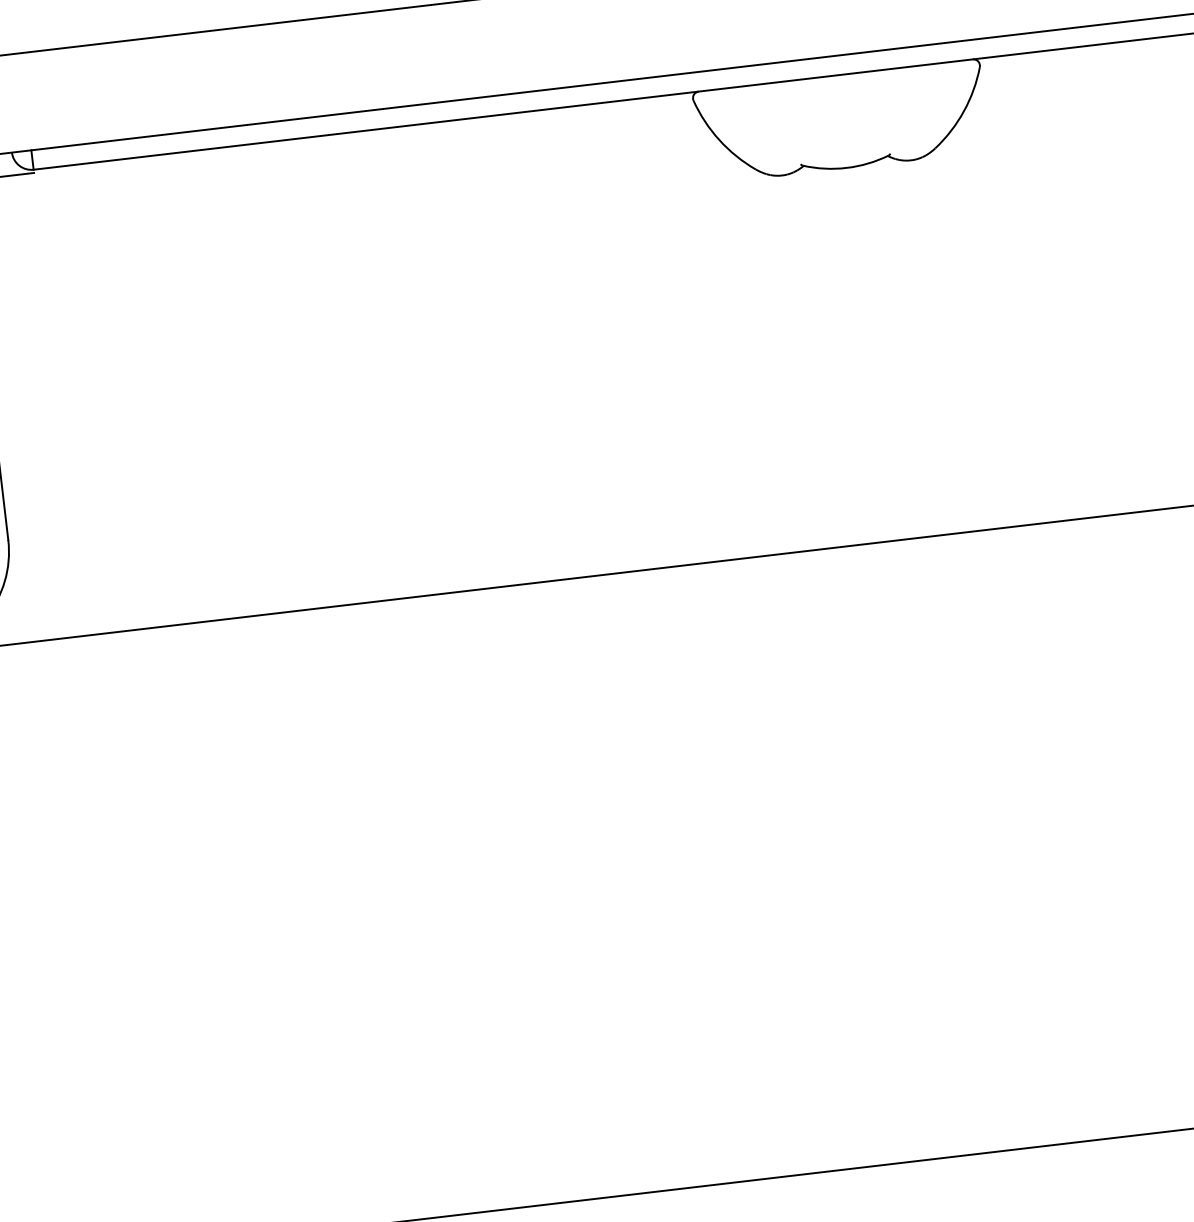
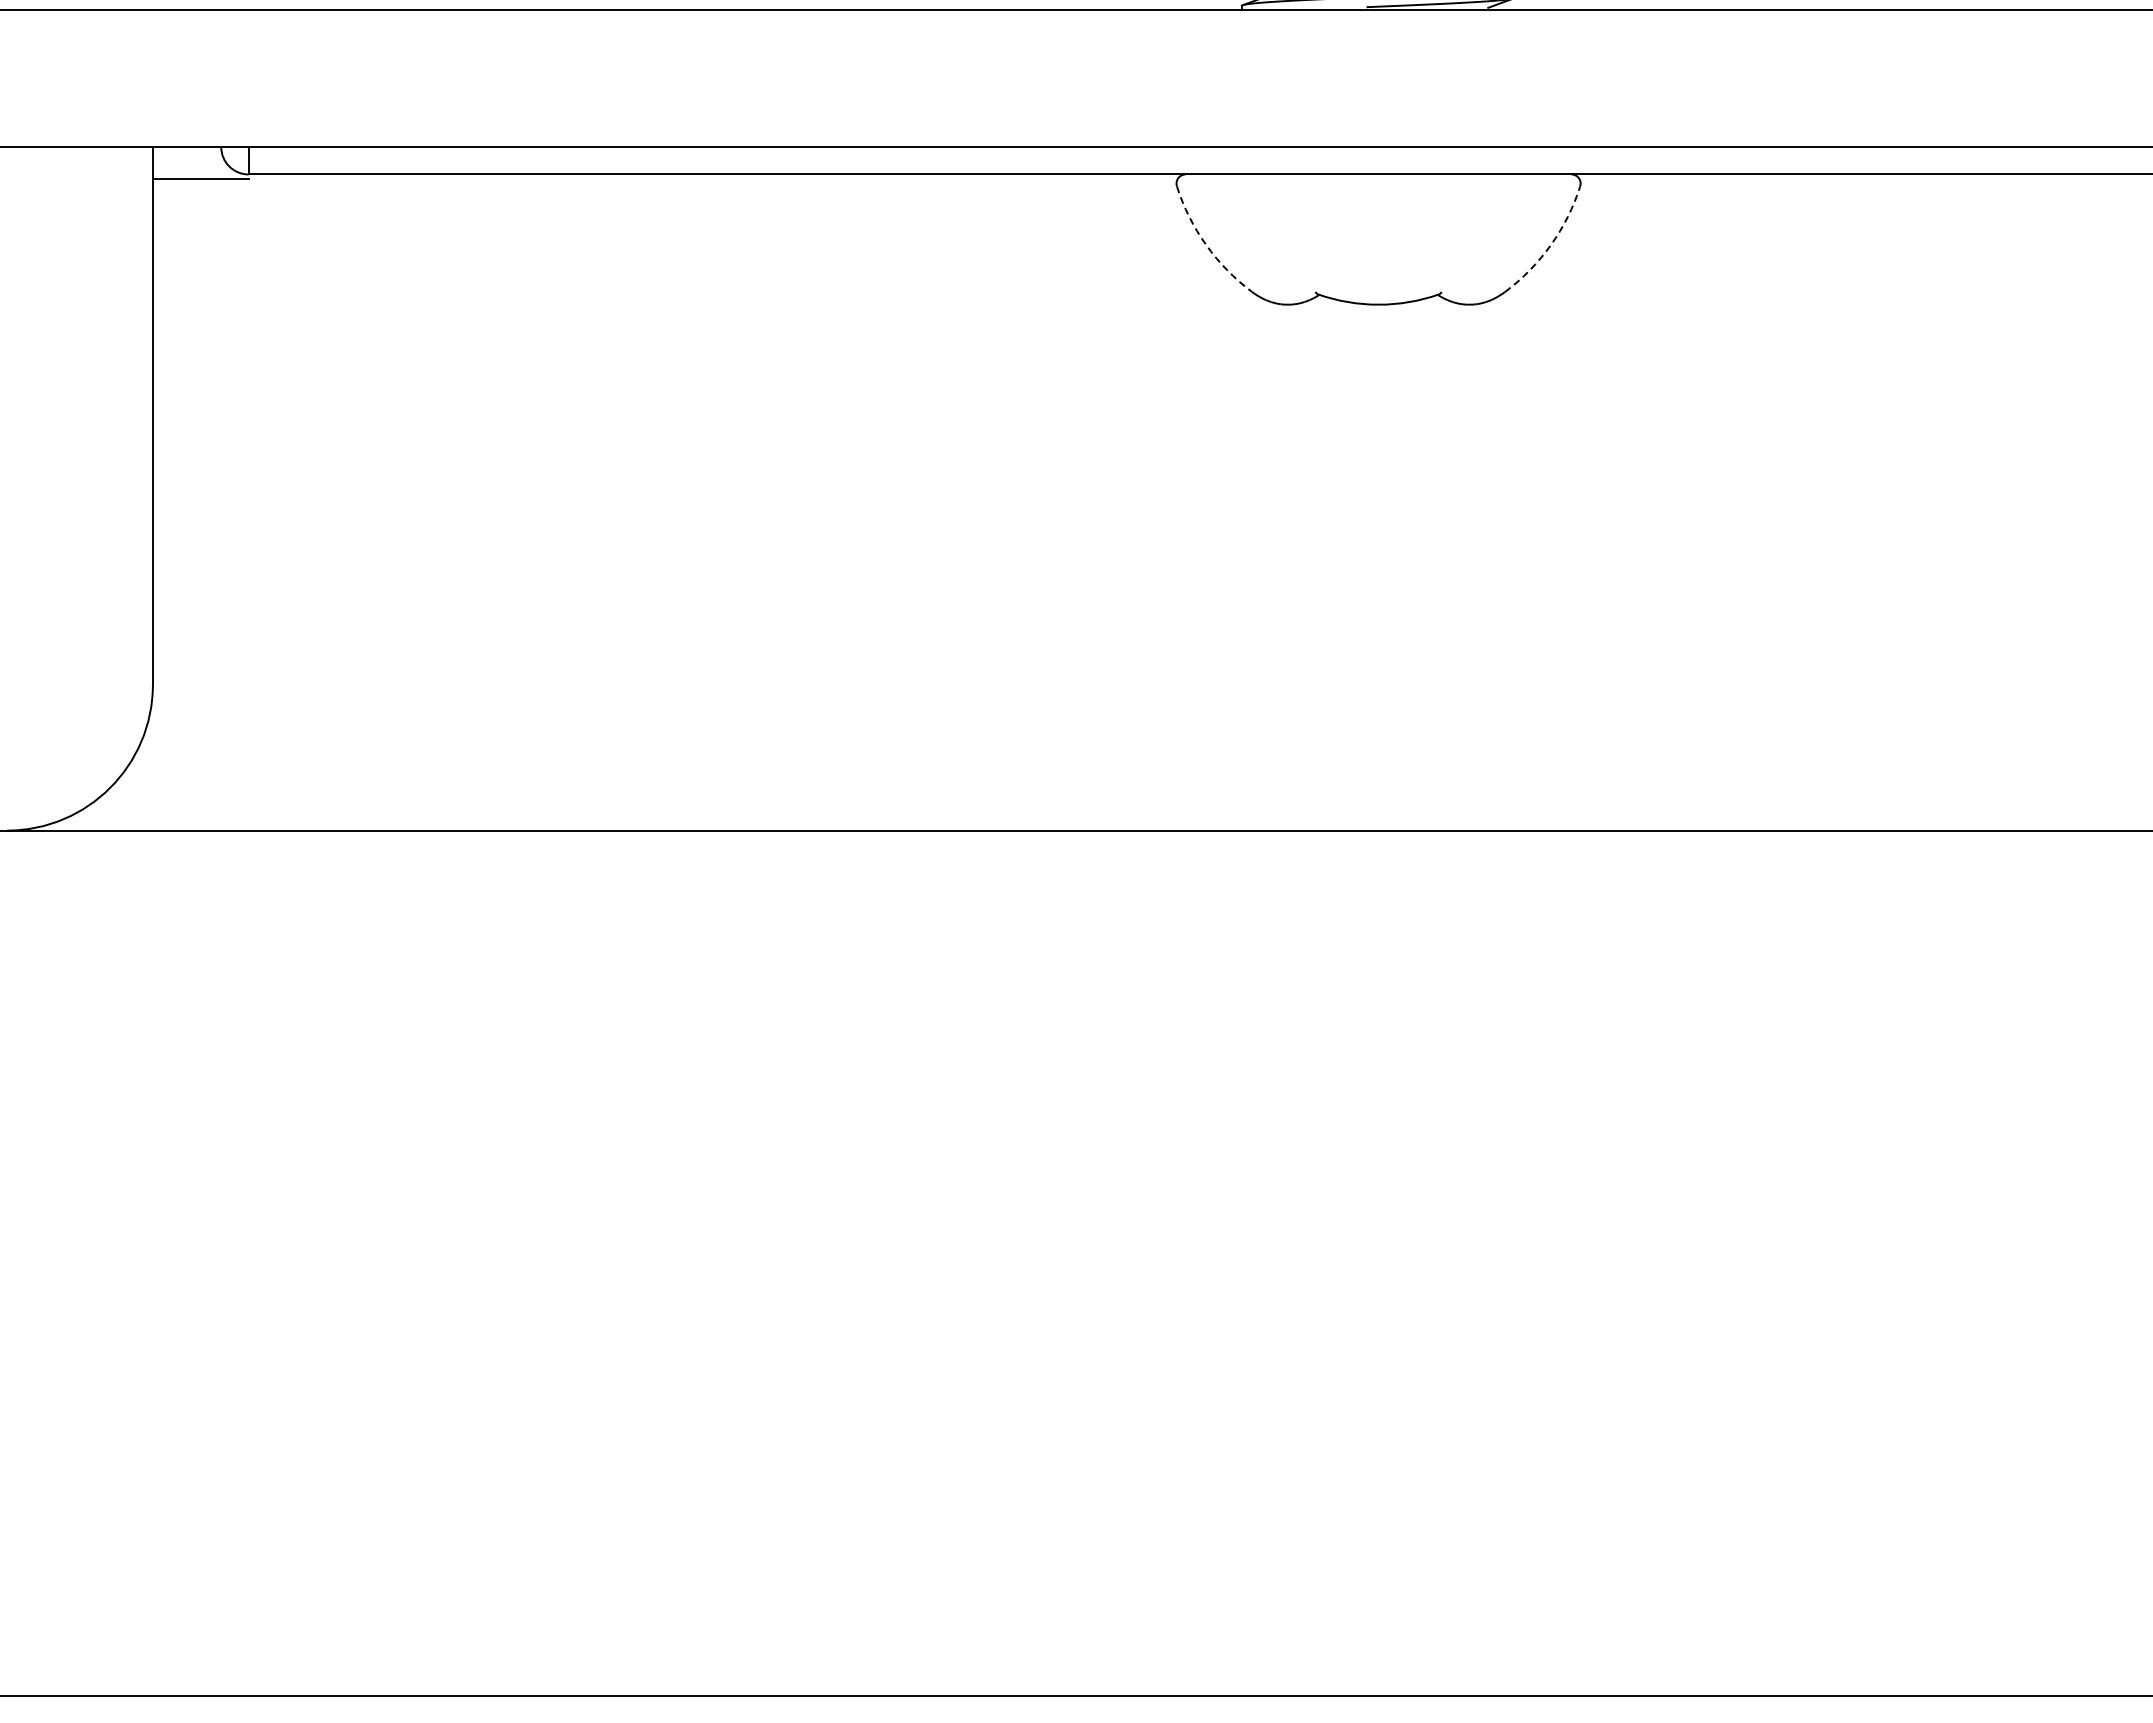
arc: (963, 111) -> (1550, 245), solid -> dashed
arc: (719, 140) -> (1206, 245), solid -> dashed

